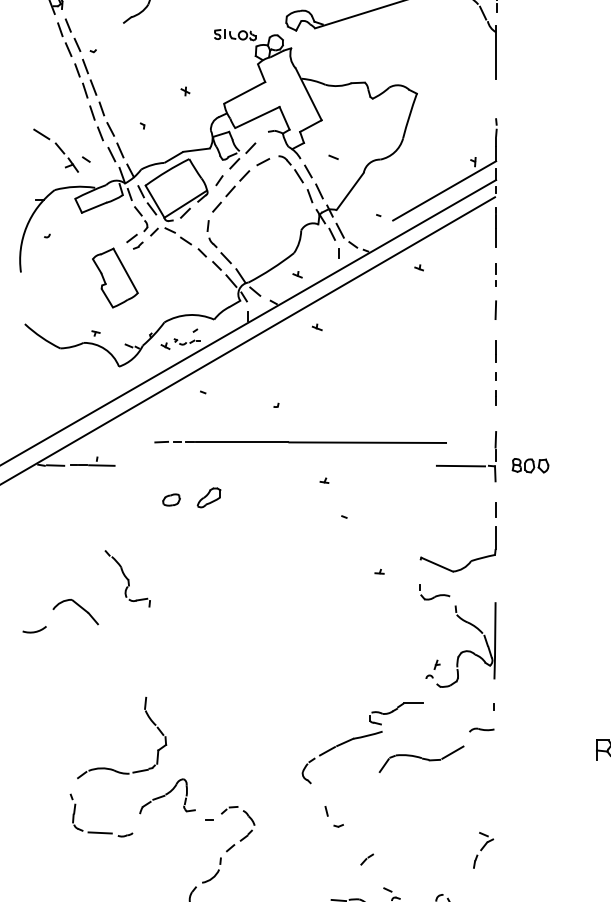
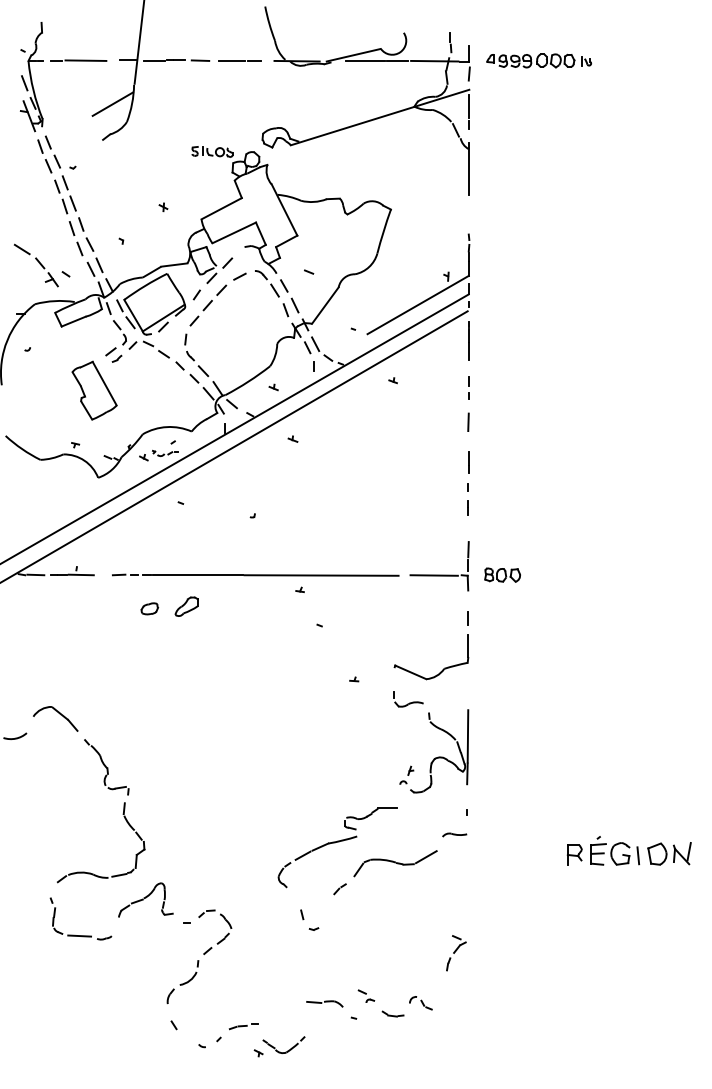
line: (300, 441) -> (255, 574), moved
part: (127, 579) -> (106, 767), moved
line: (366, 859) -> (339, 889), moved

